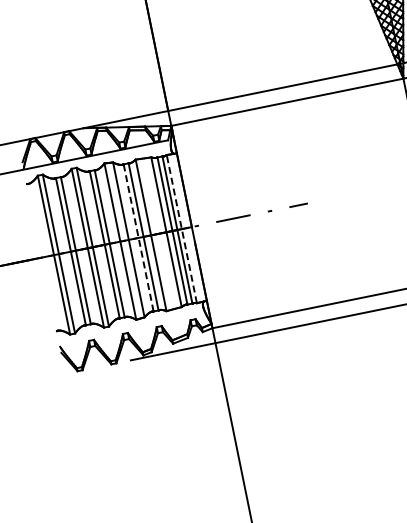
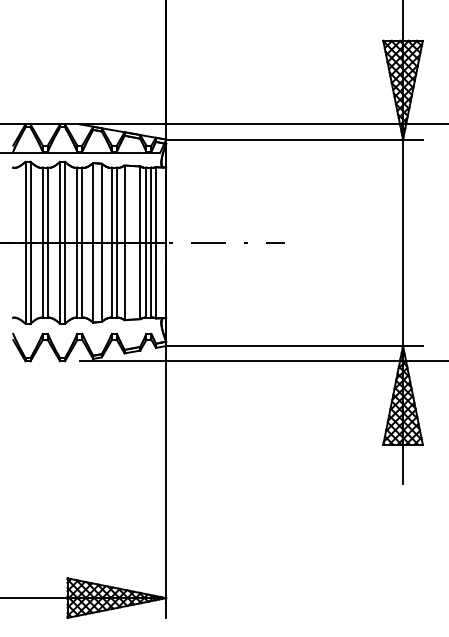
line: (181, 228) -> (155, 242), dashed -> solid
line: (138, 237) -> (111, 242), dashed -> solid

